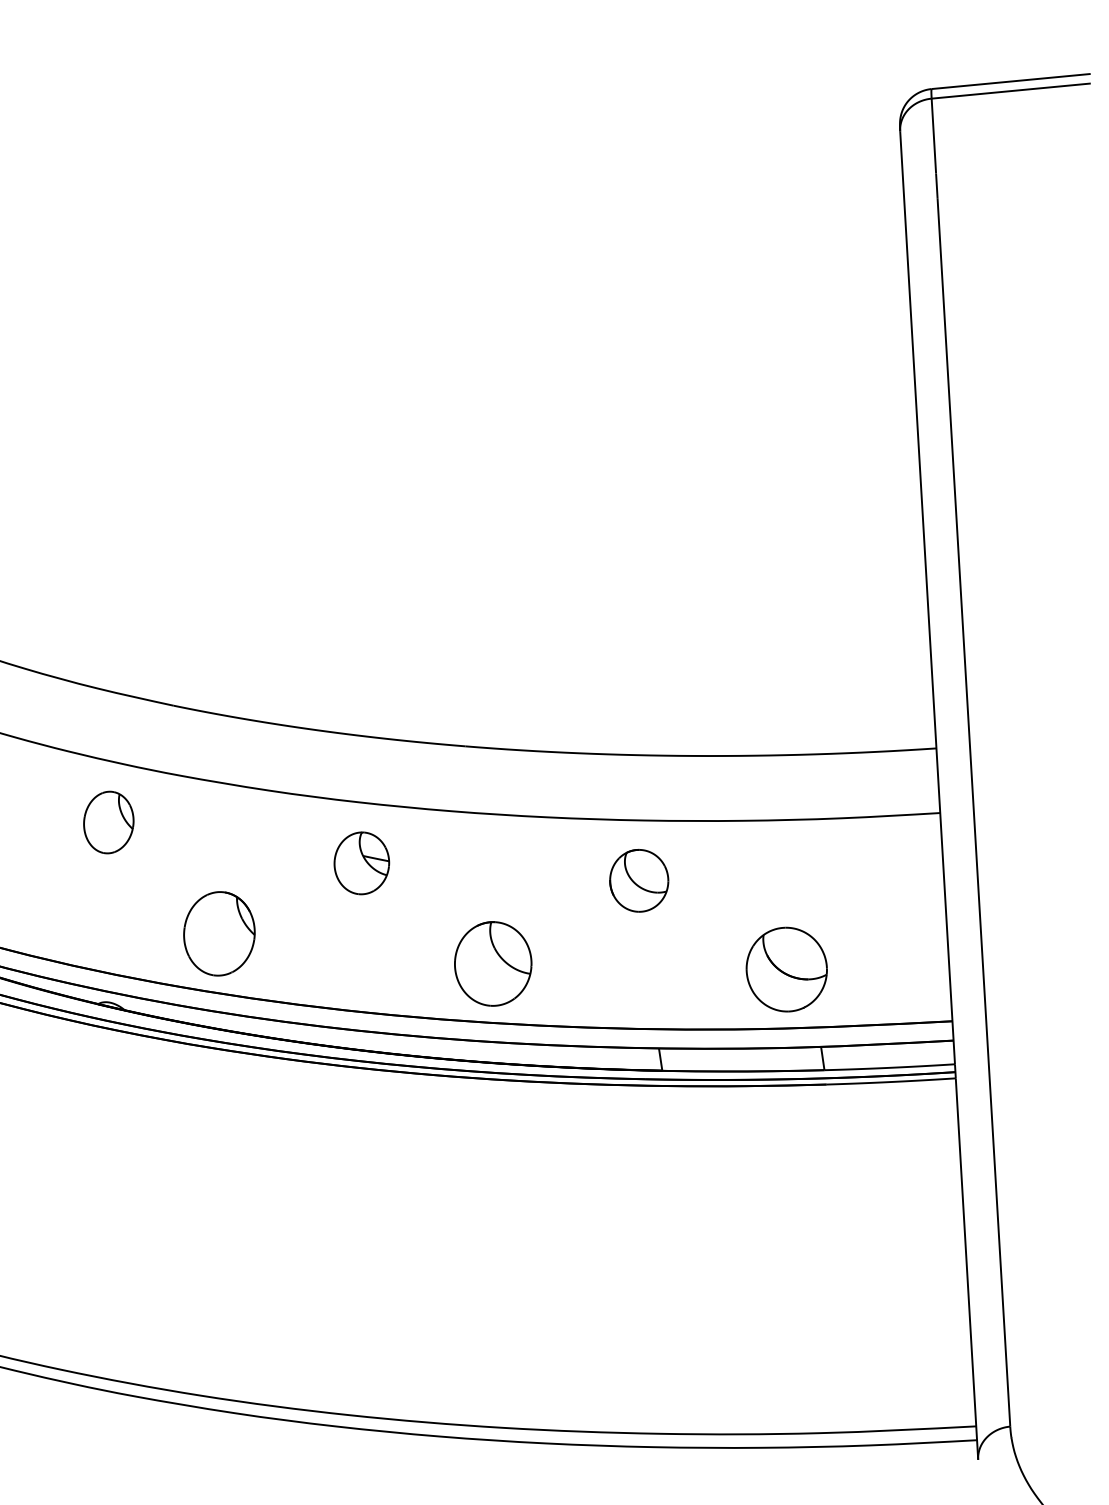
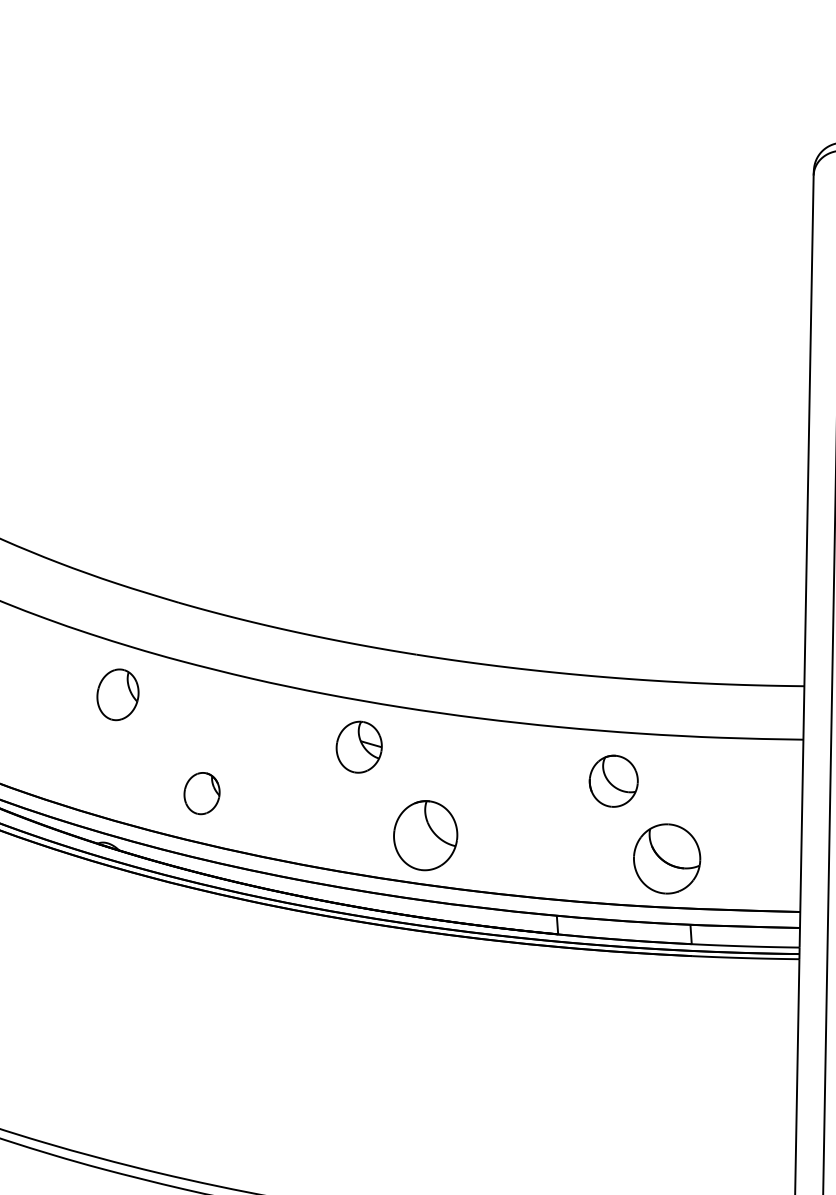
part: (361, 863) -> (358, 747), moved
part: (639, 880) -> (614, 781), moved
part: (219, 933) -> (202, 793), size x0.6

